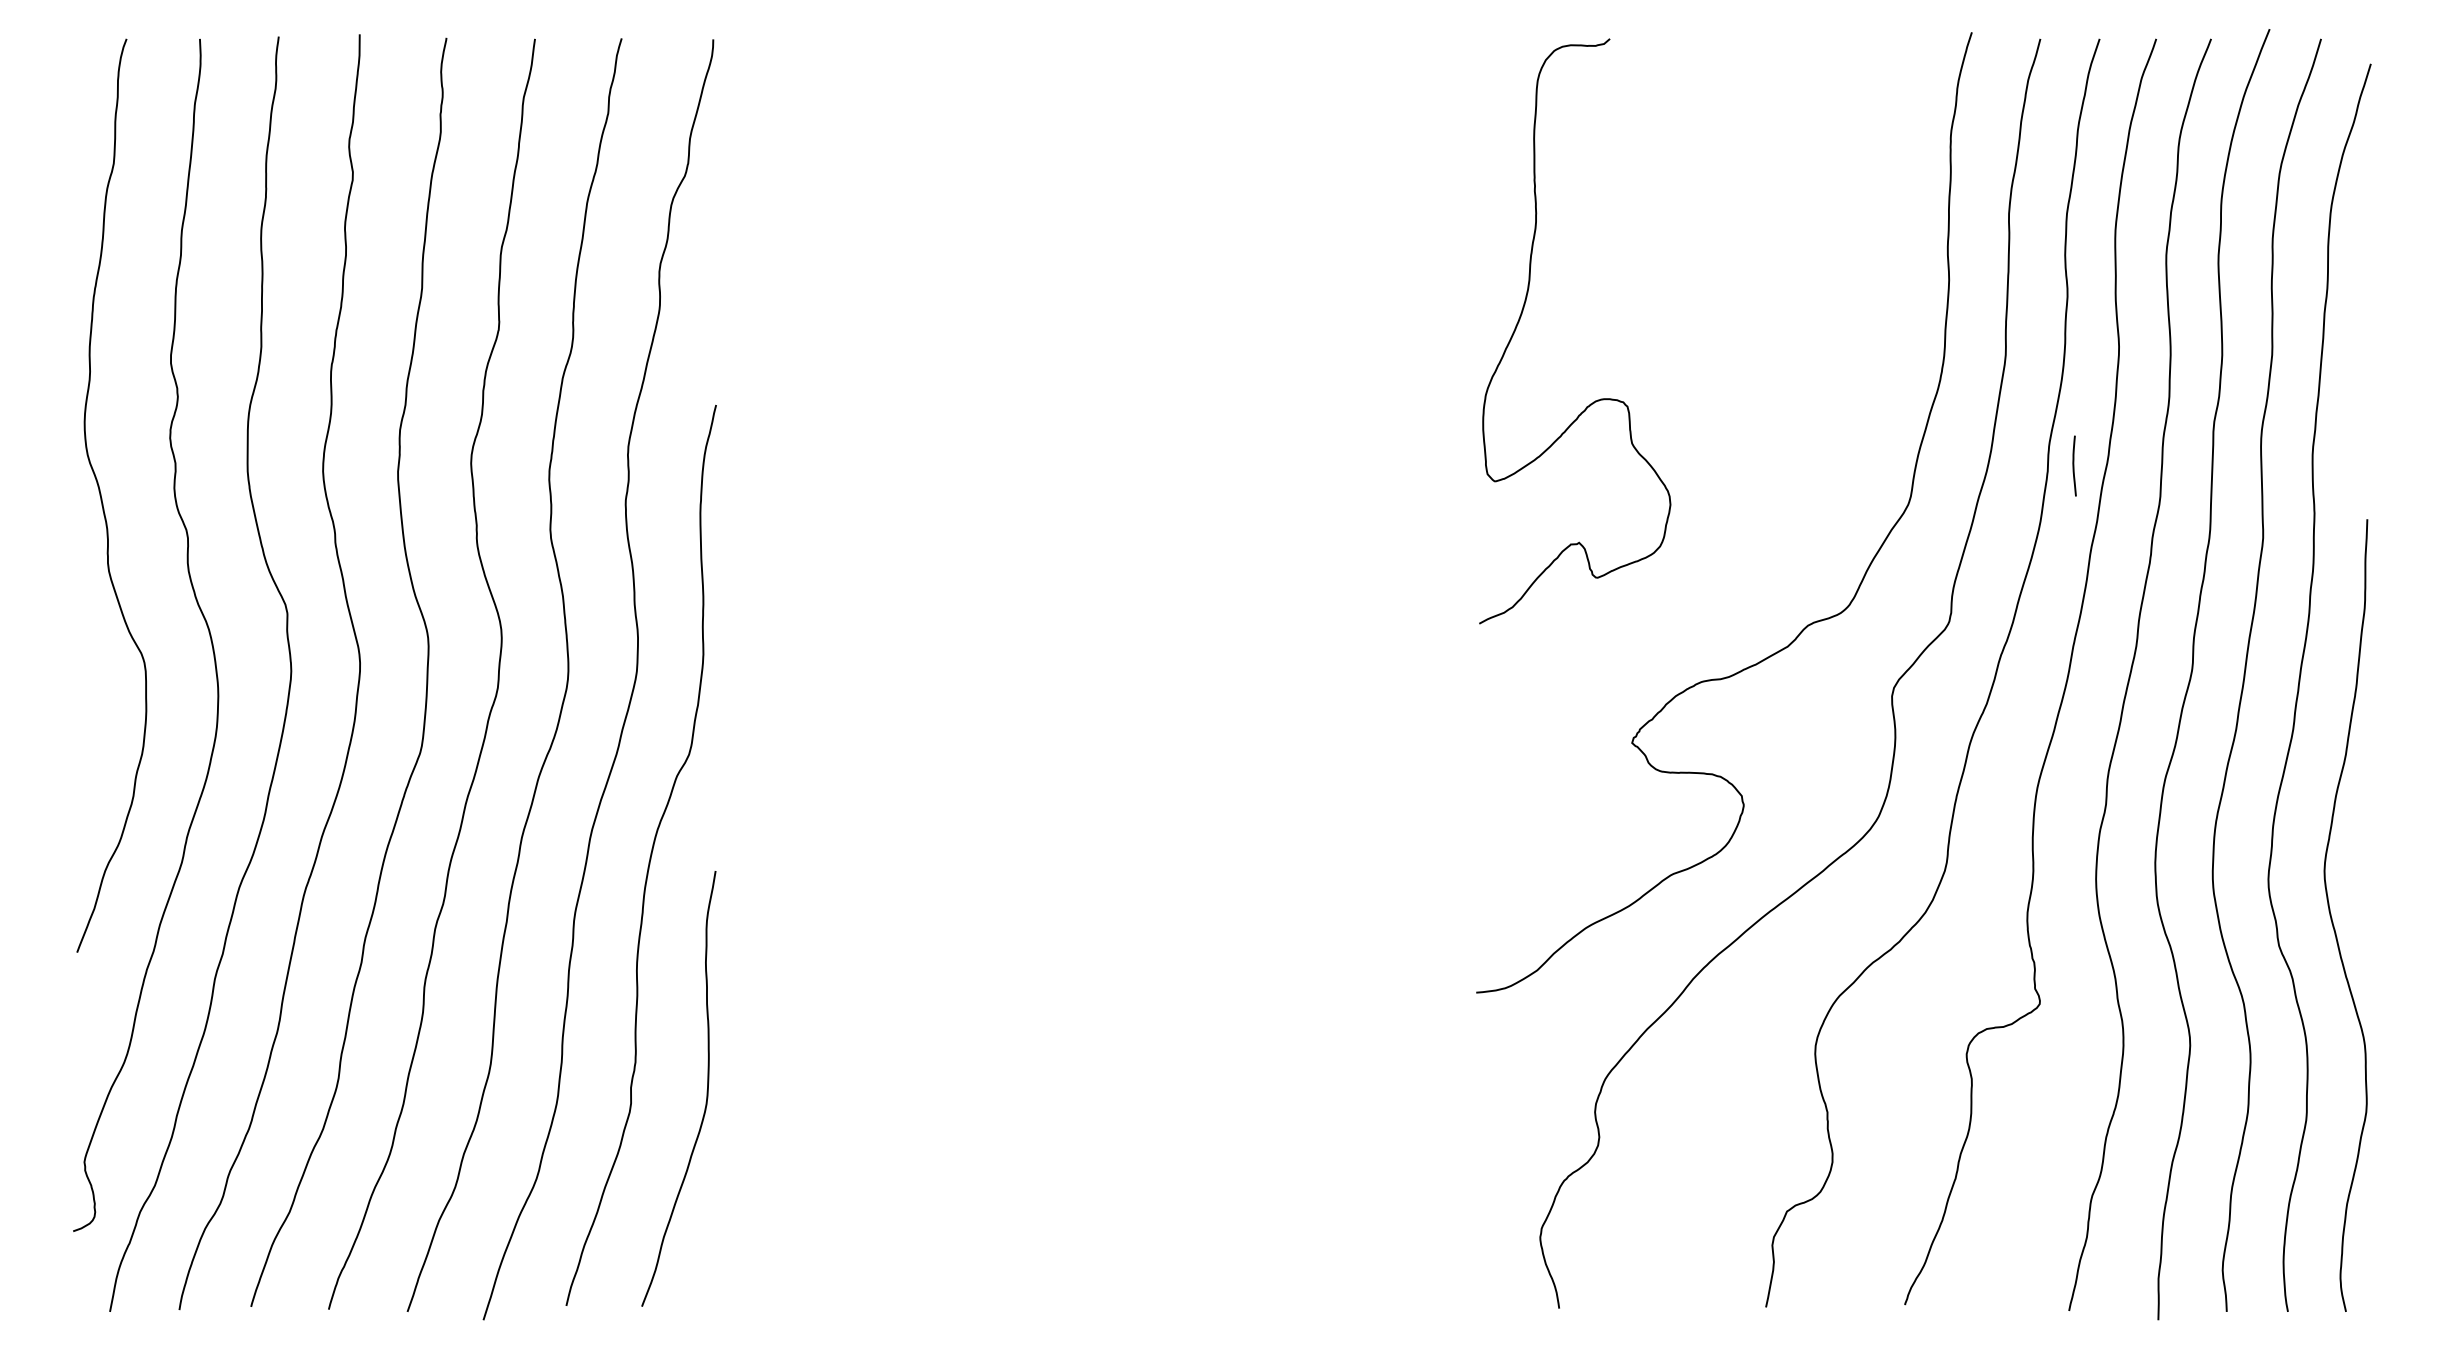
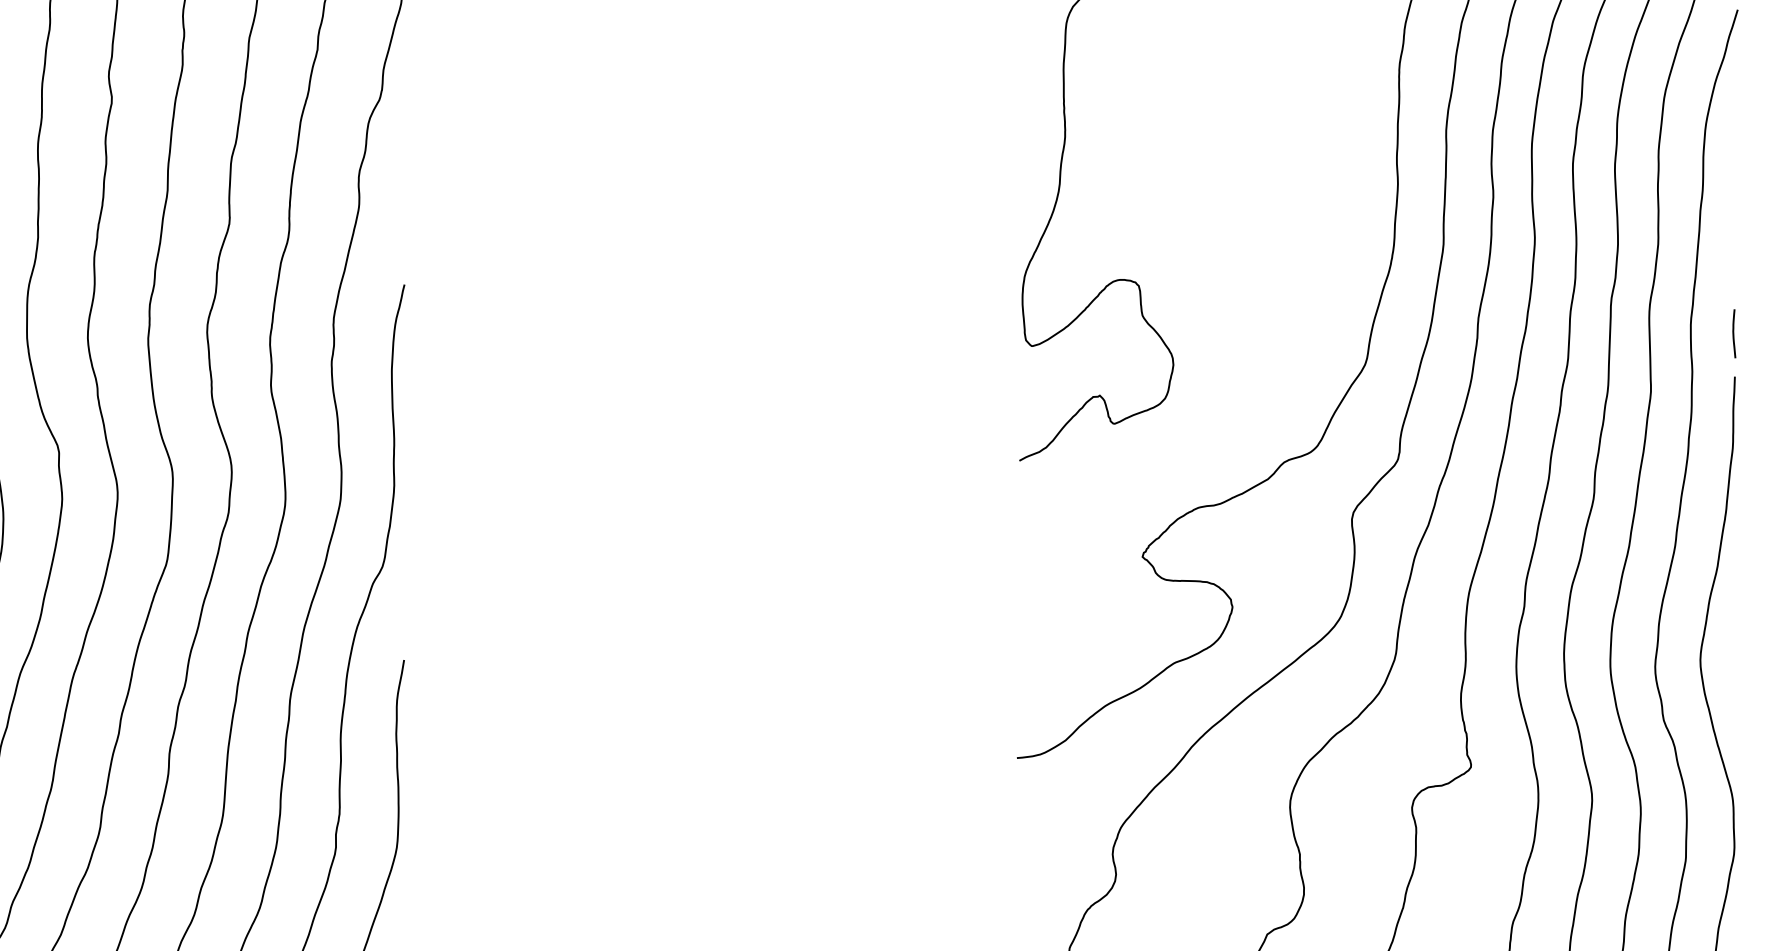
curve: (2074, 465) -> (1734, 333), moved

